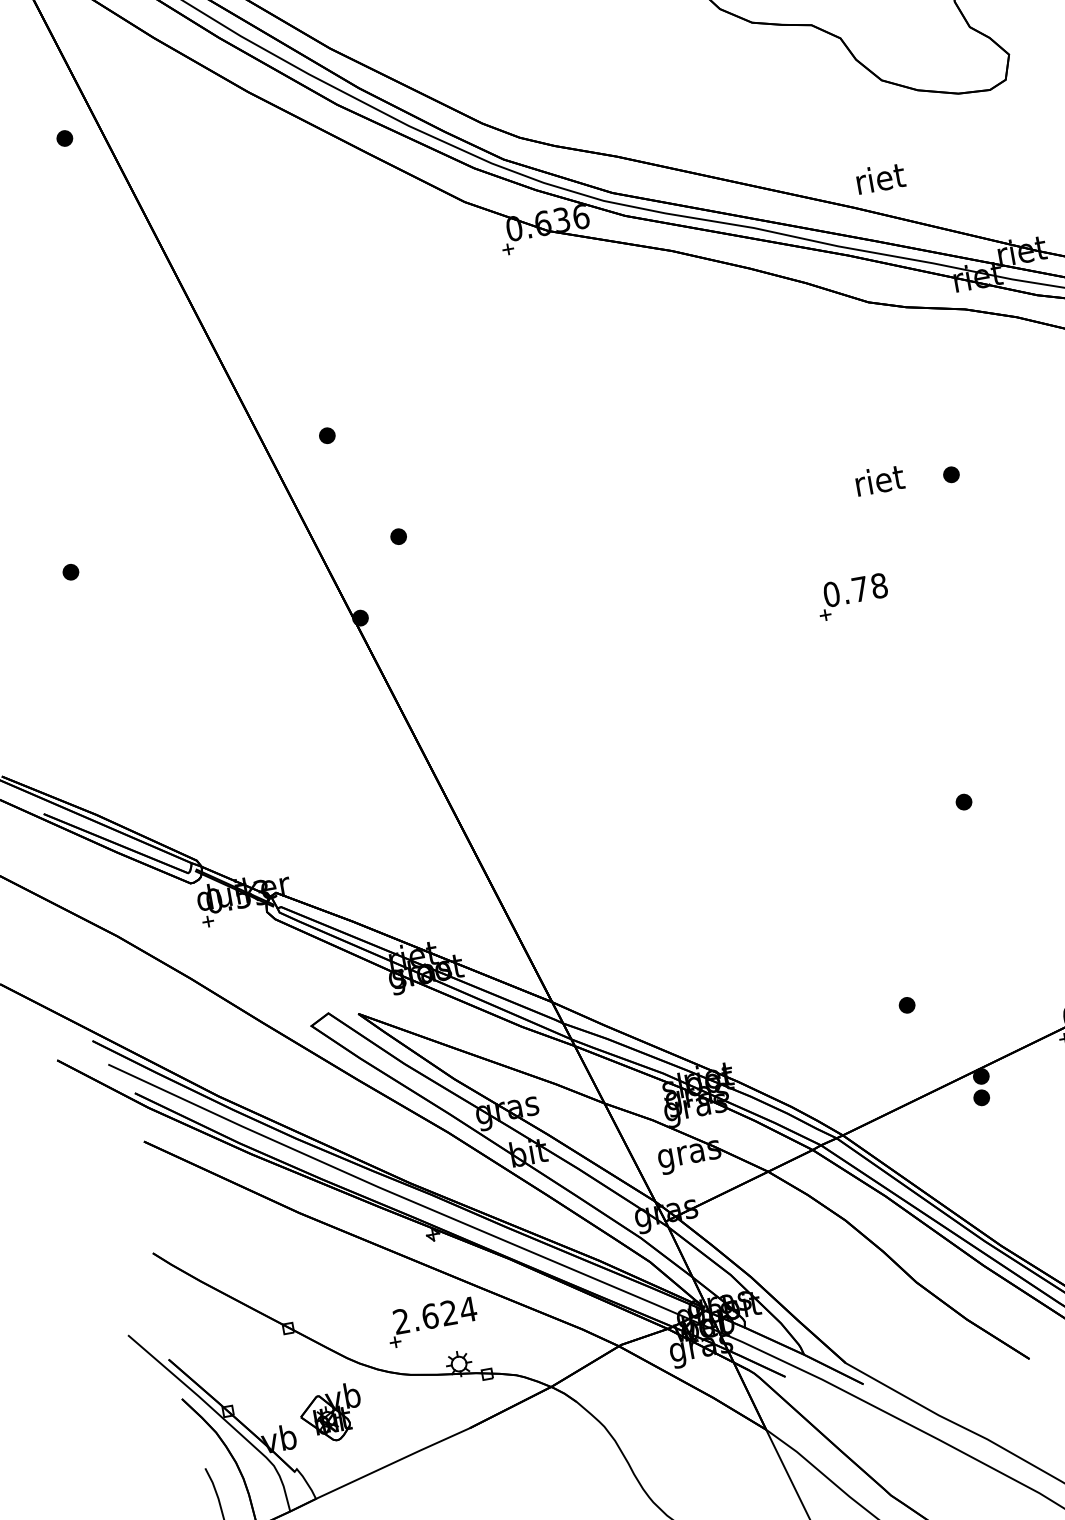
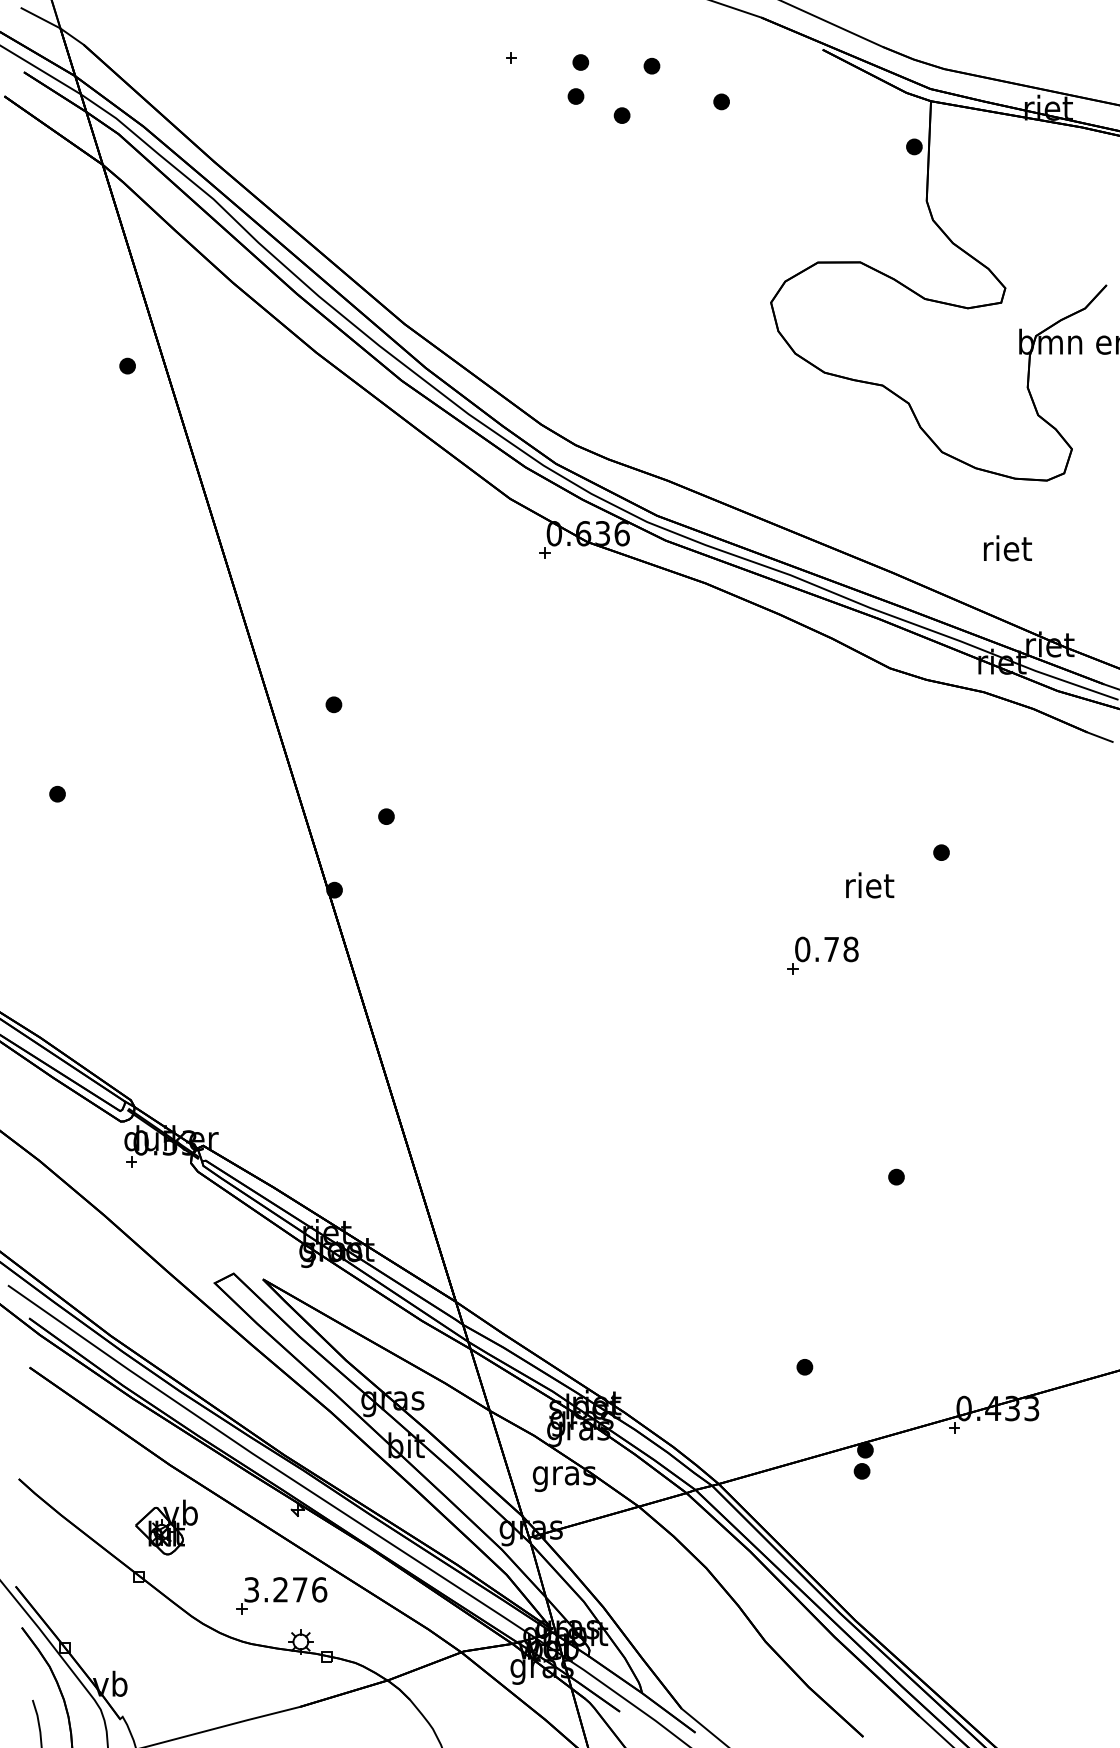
text: (880, 178) -> (1007, 548), moved
text: (880, 480) -> (870, 885), moved
text: (434, 1315) -> (285, 1589), 2.624 -> 3.276
part: (331, 1413) -> (166, 1527), moved

